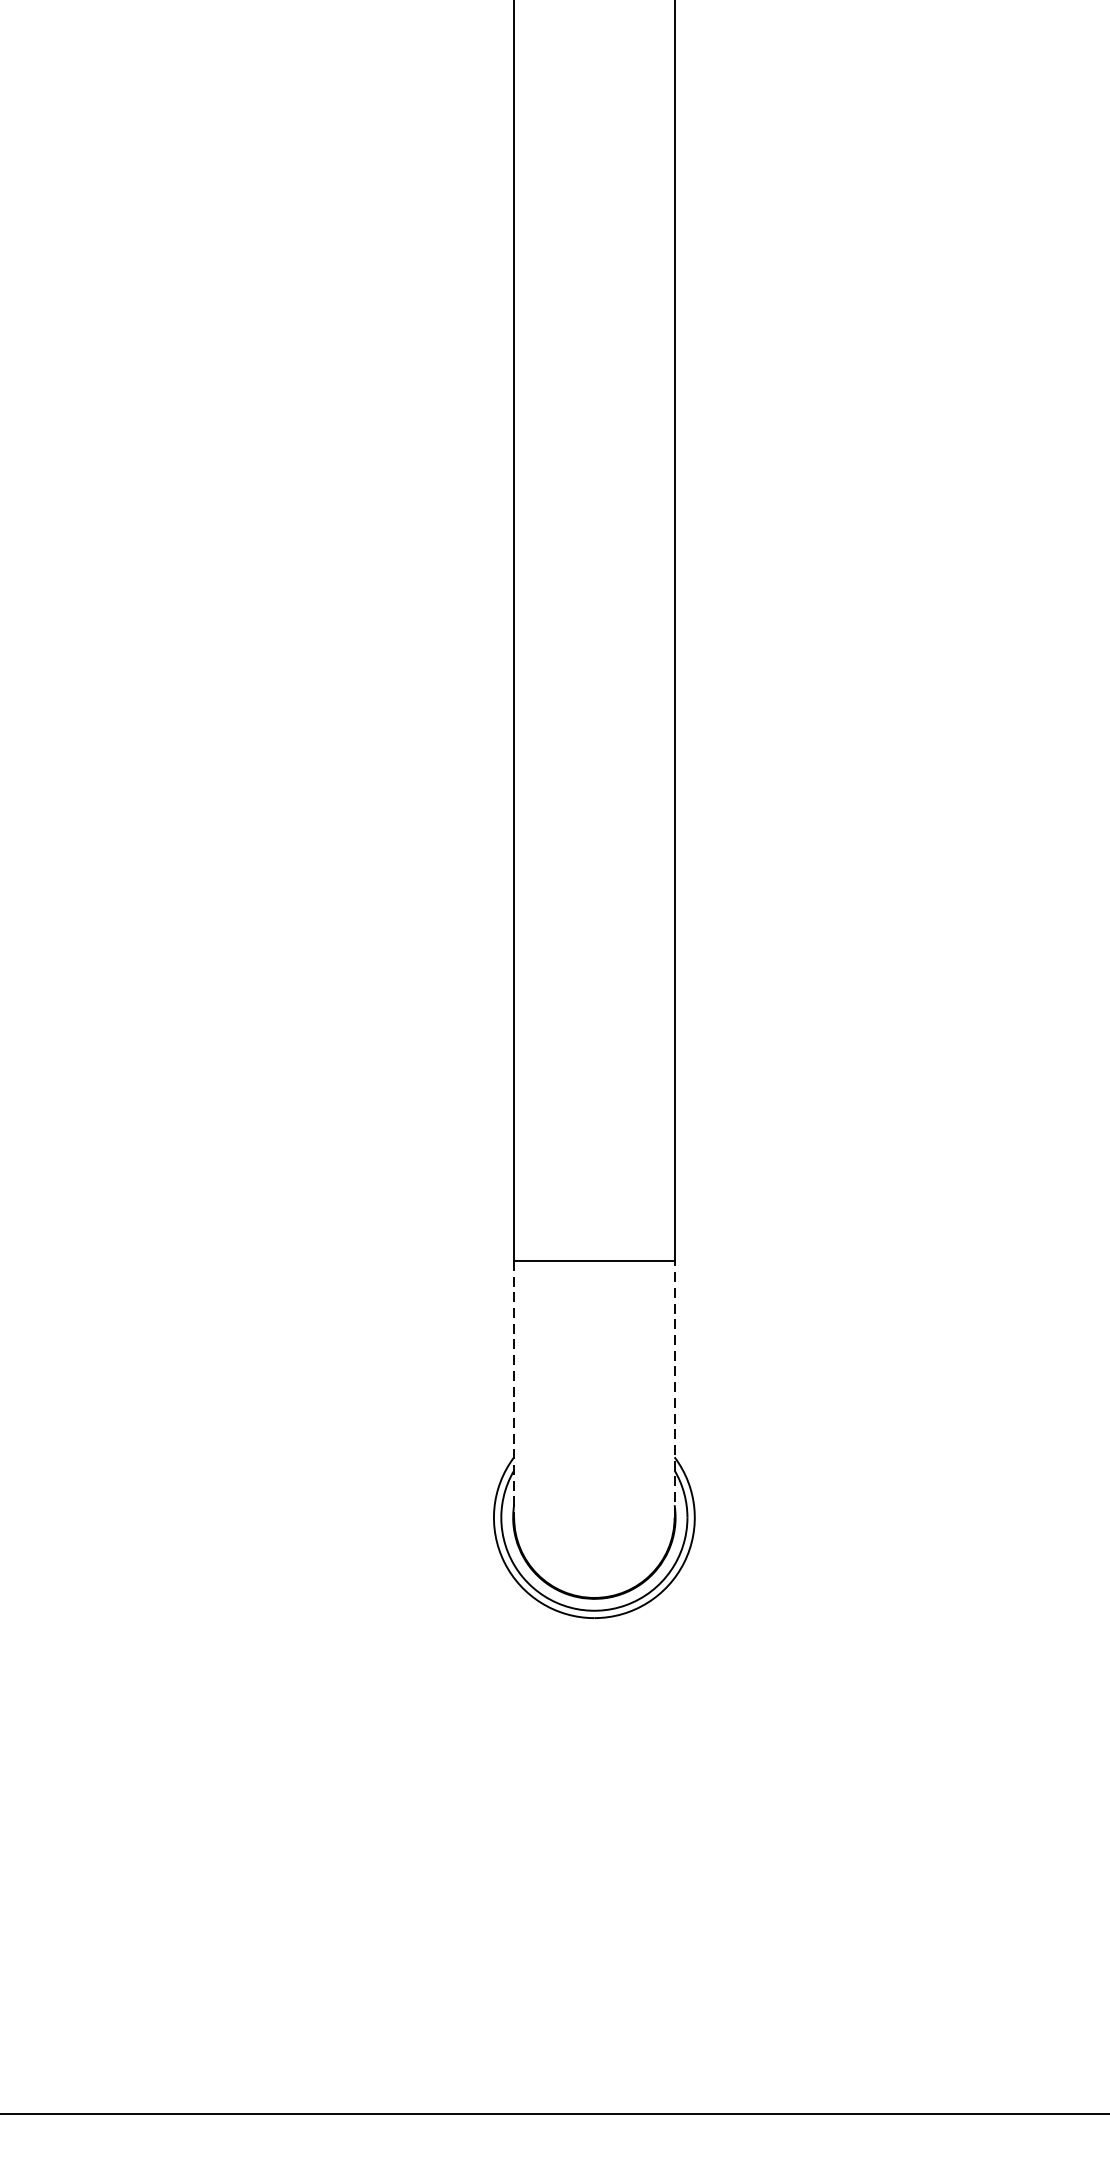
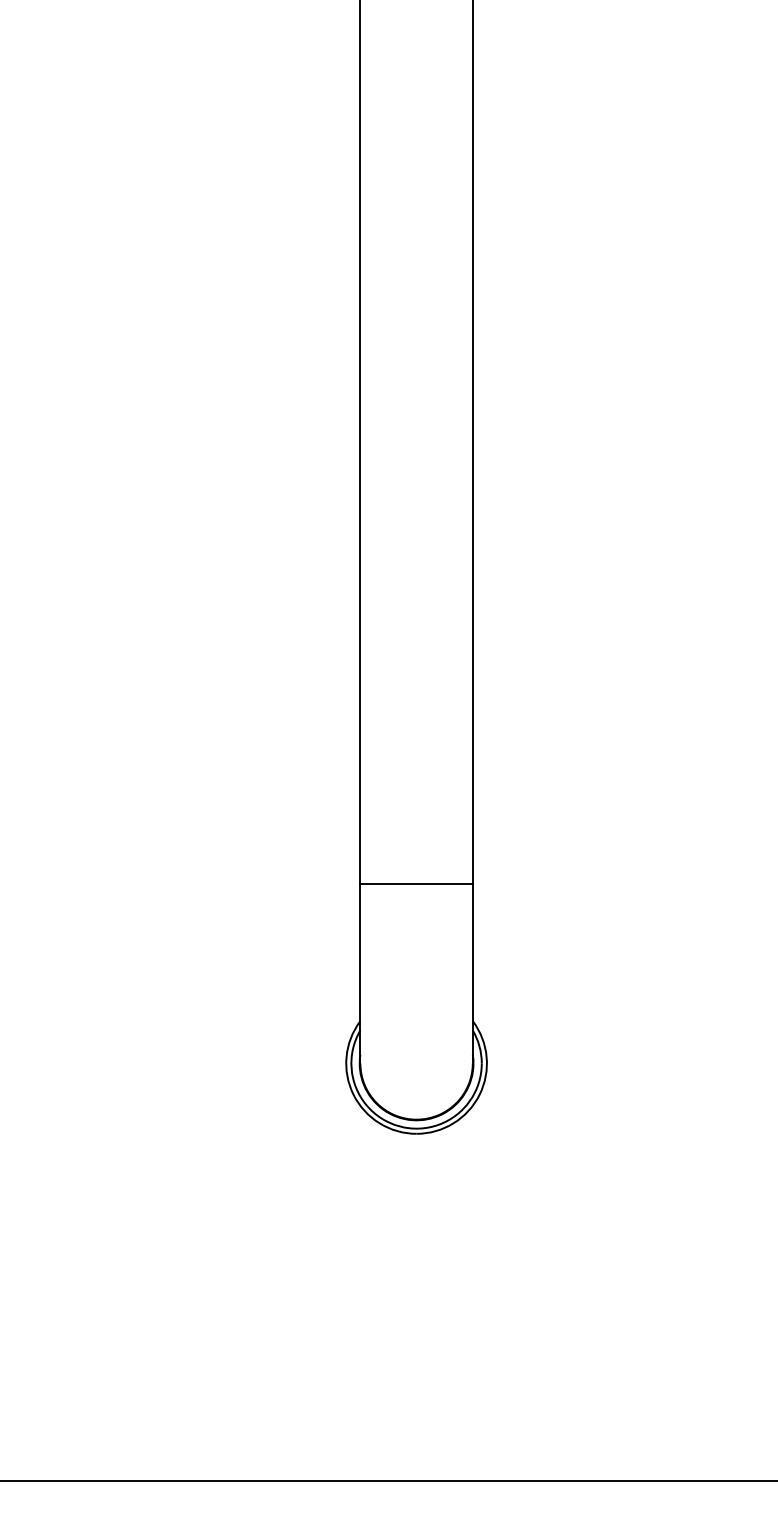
line: (514, 1389) -> (360, 973), dashed -> solid
line: (674, 1389) -> (472, 973), dashed -> solid

